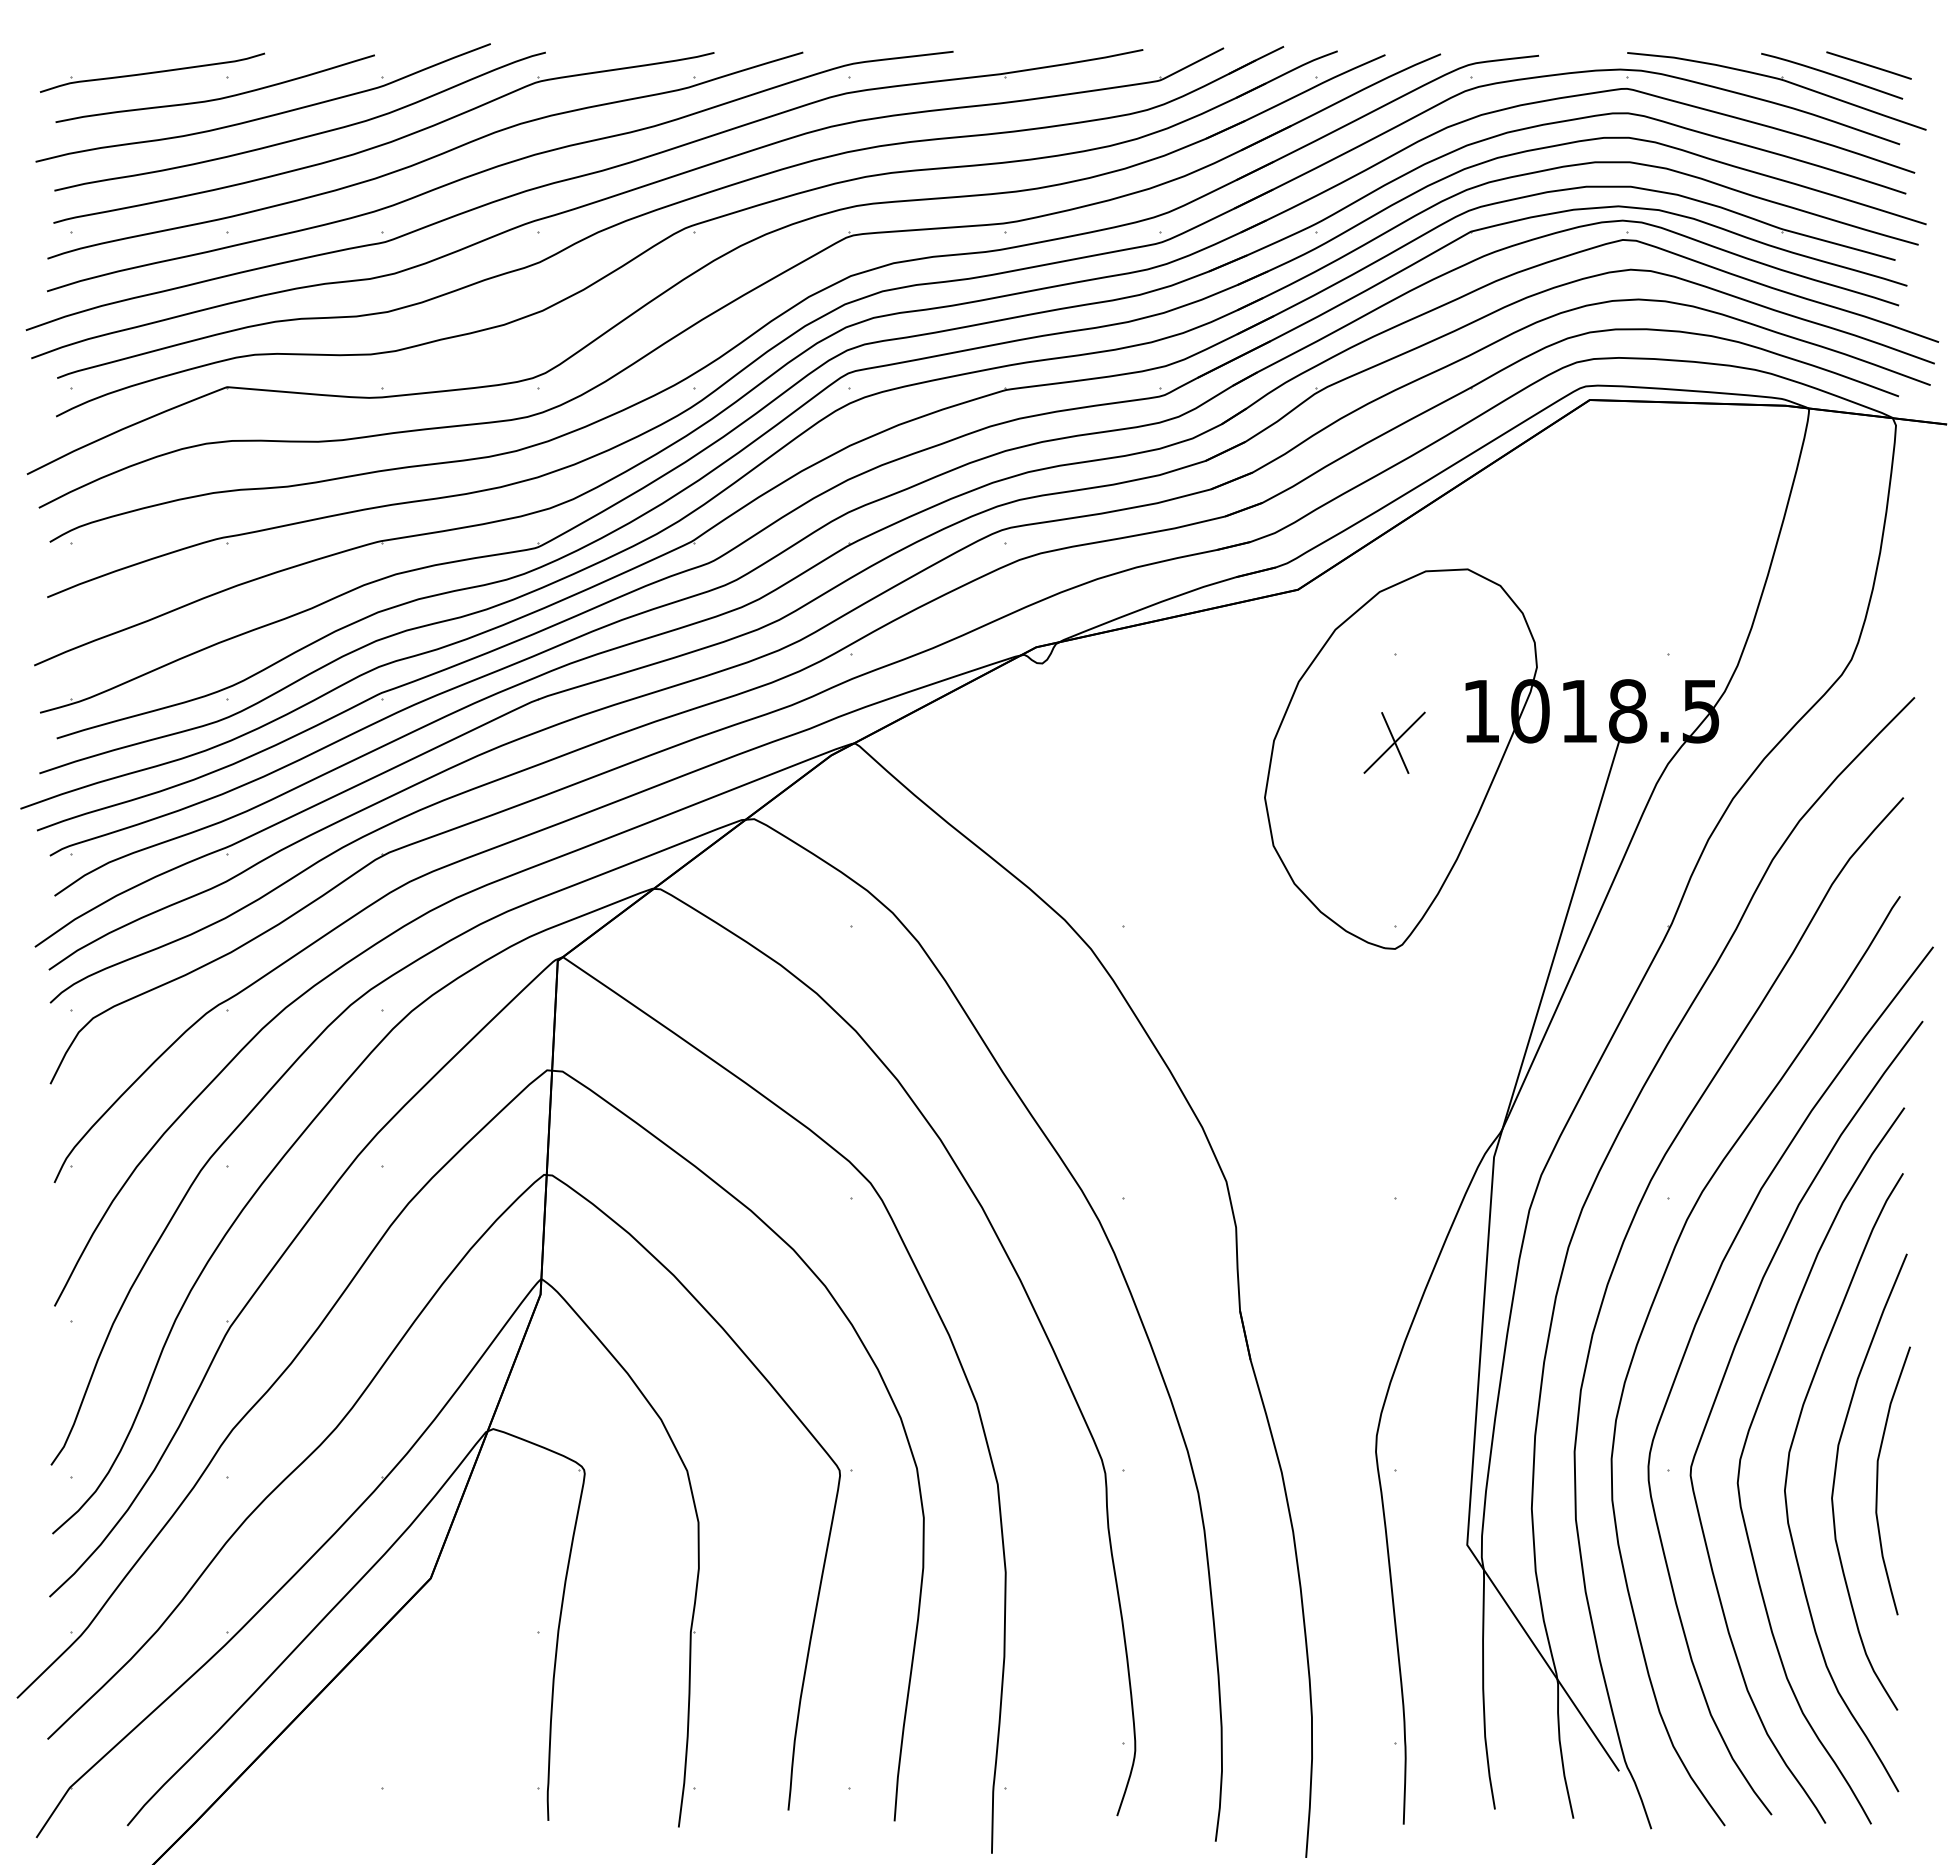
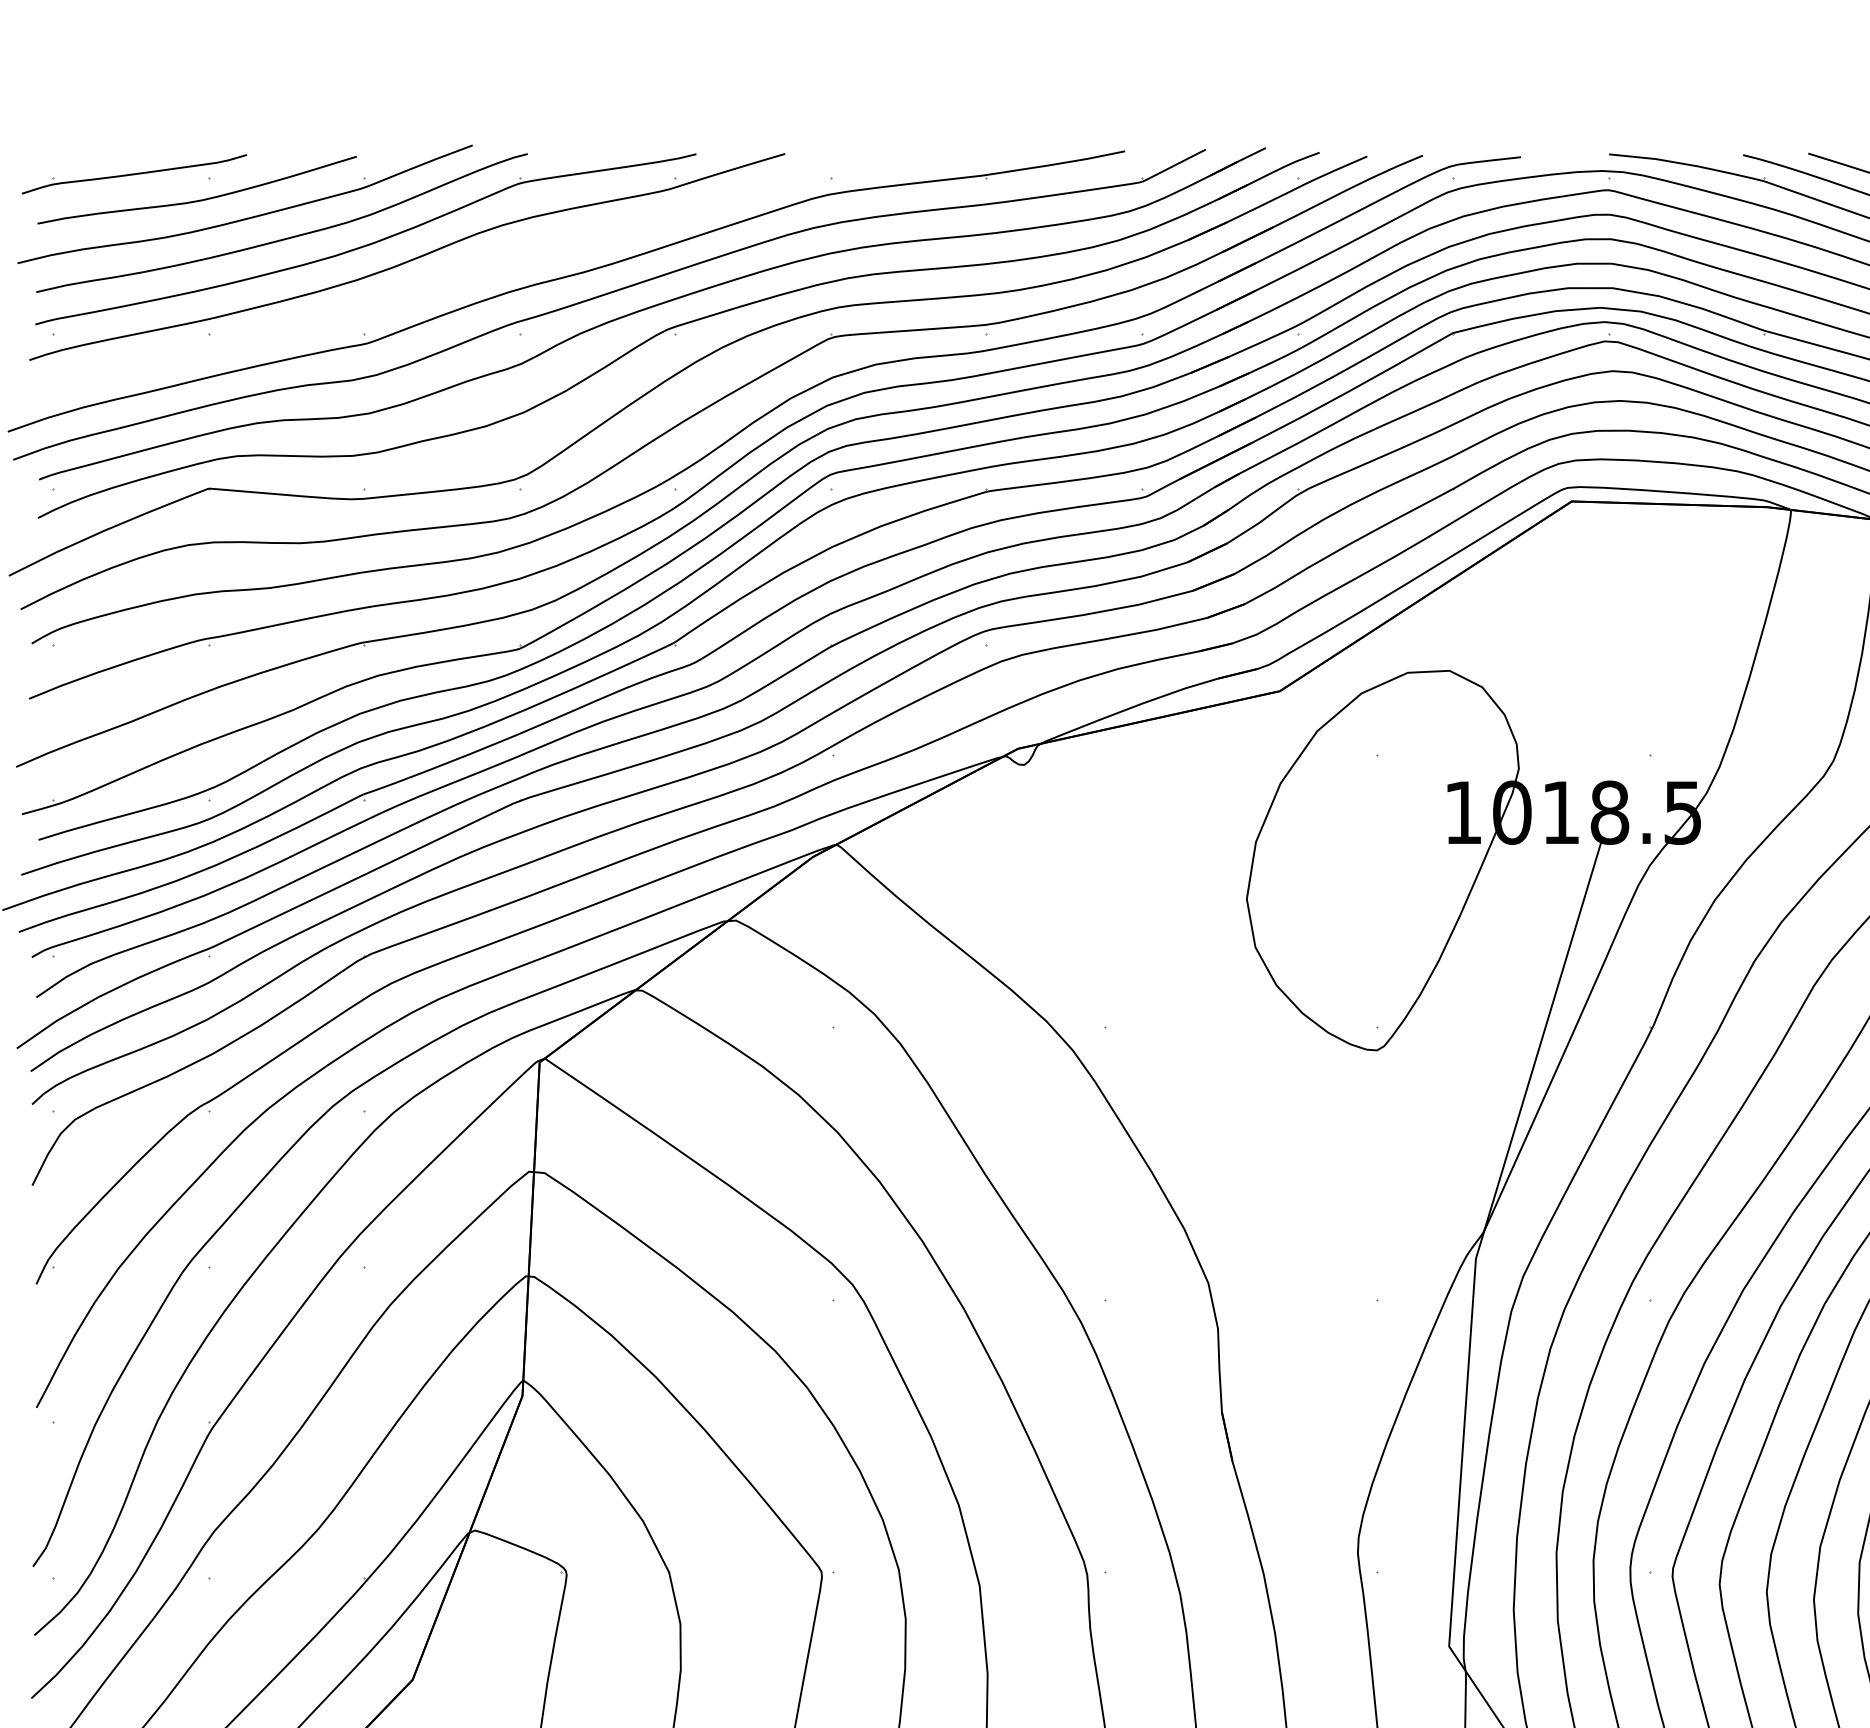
curve: (498, 167) -> (480, 268), removed
part: (1394, 742) -> (1376, 843), removed

